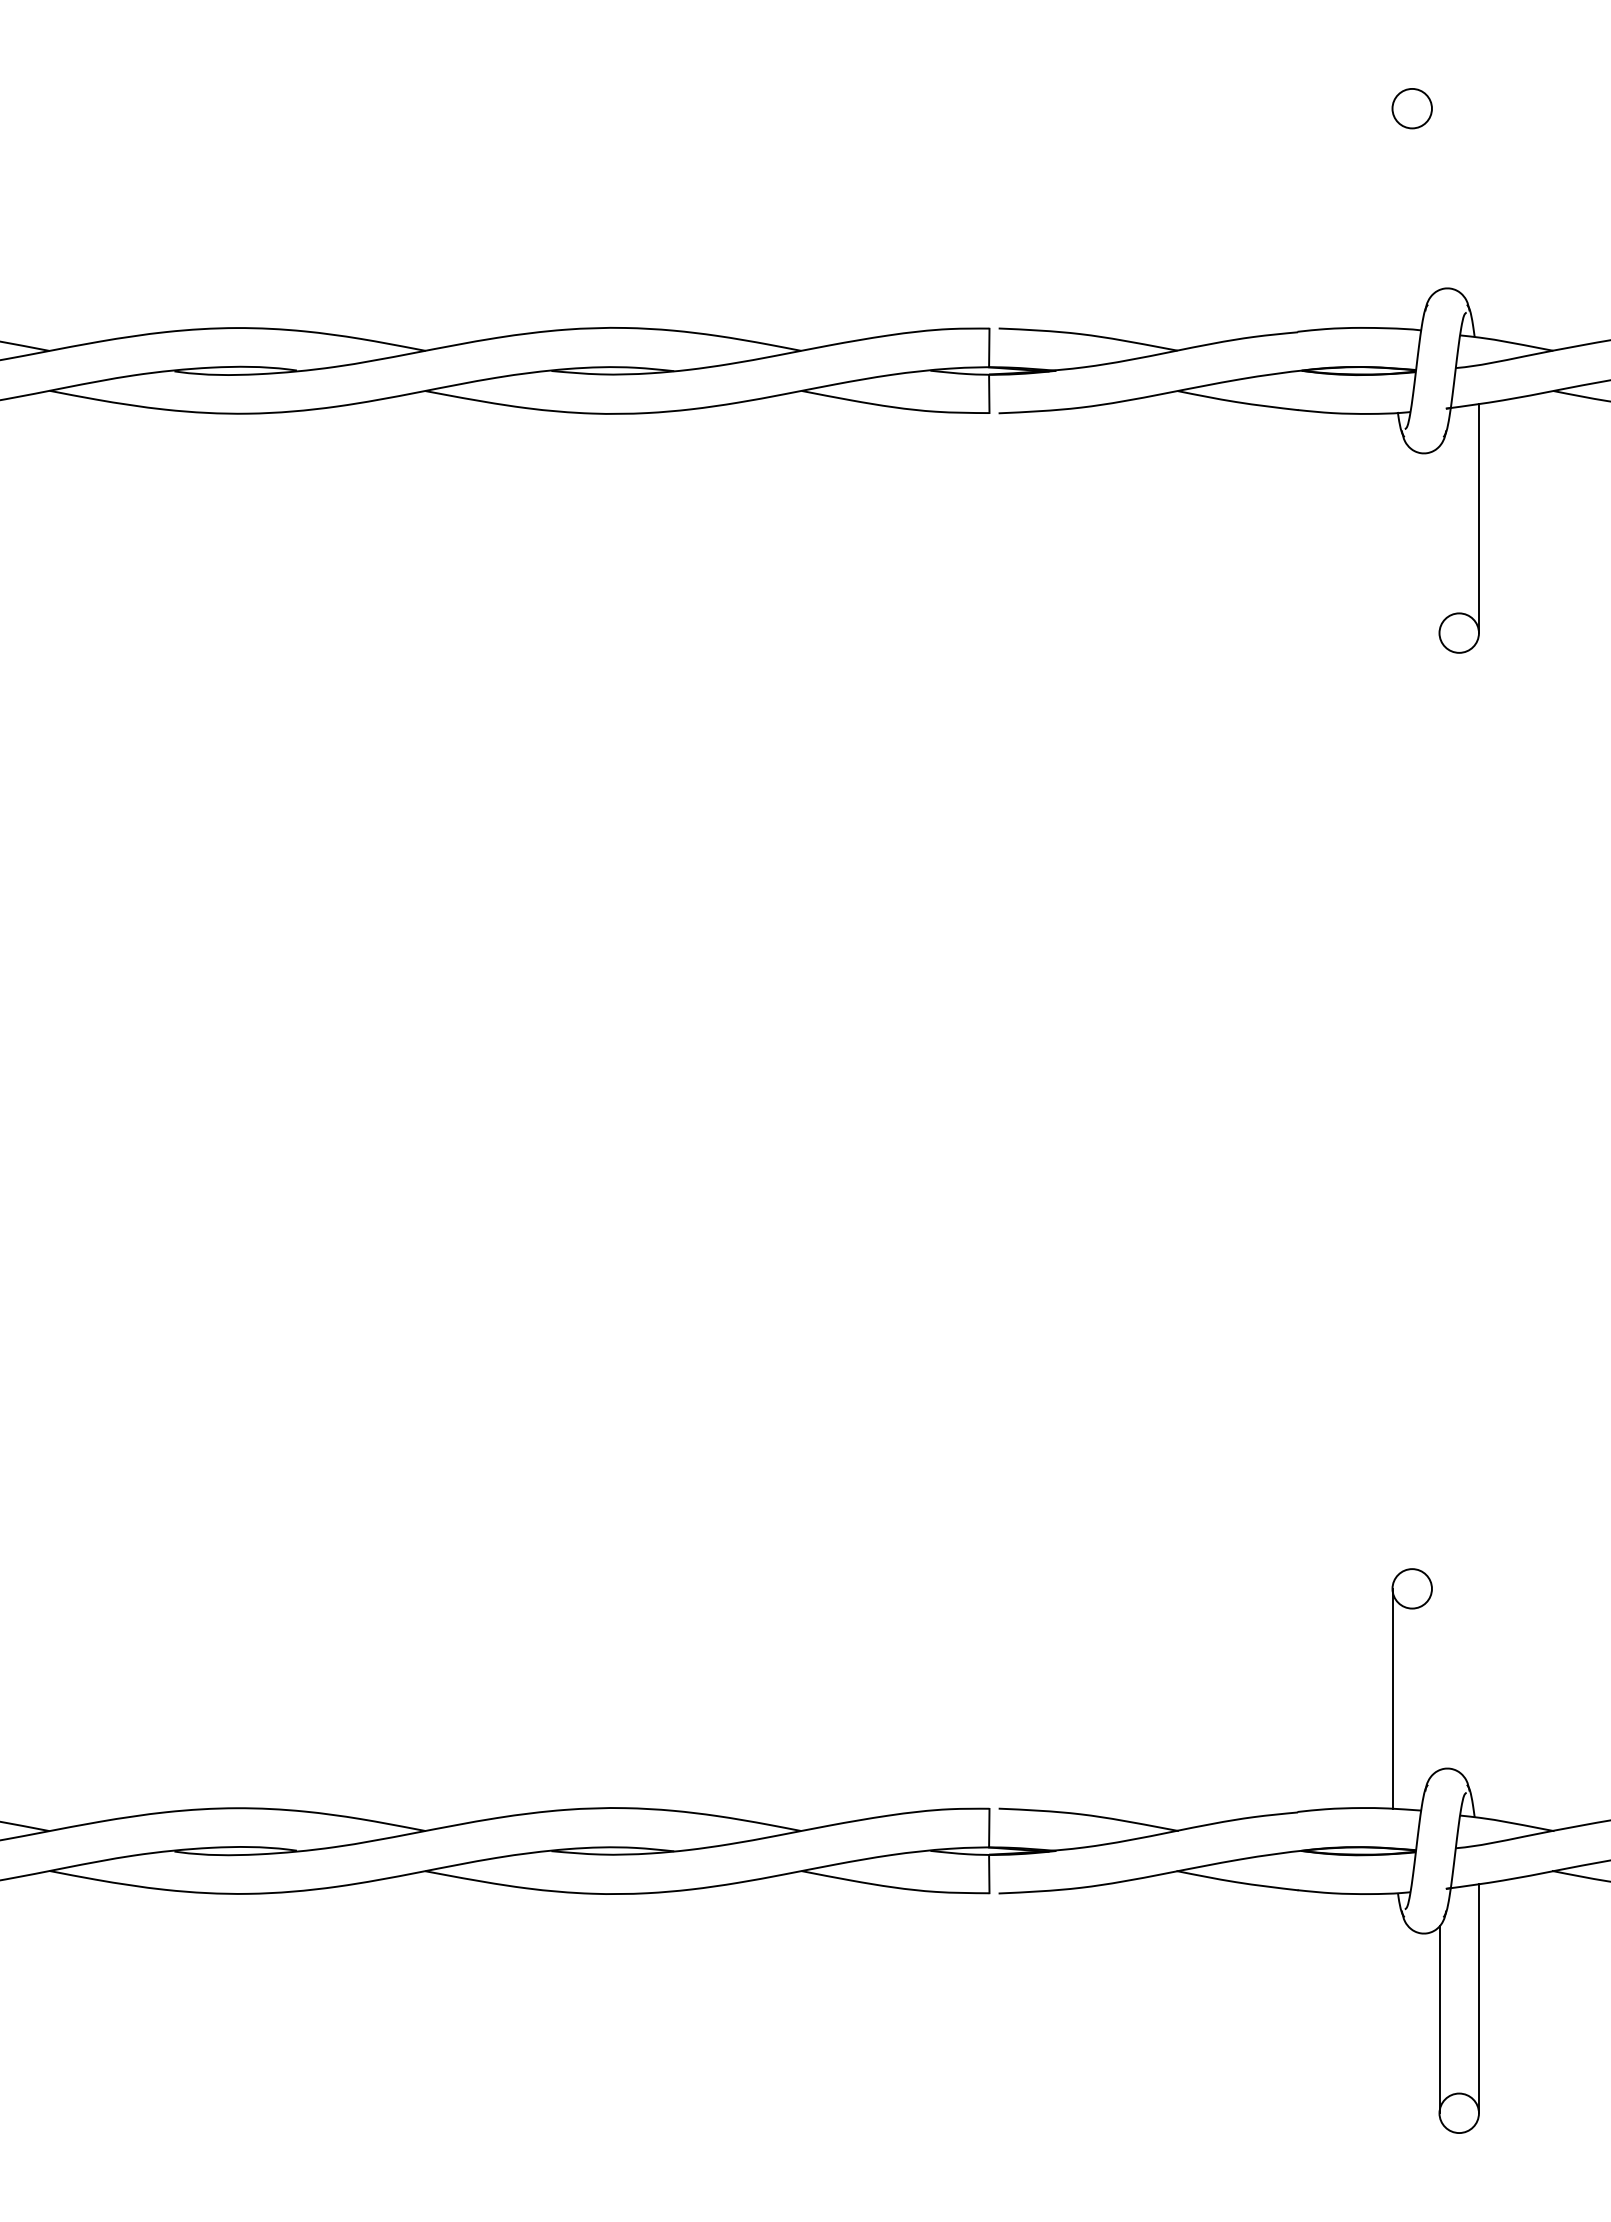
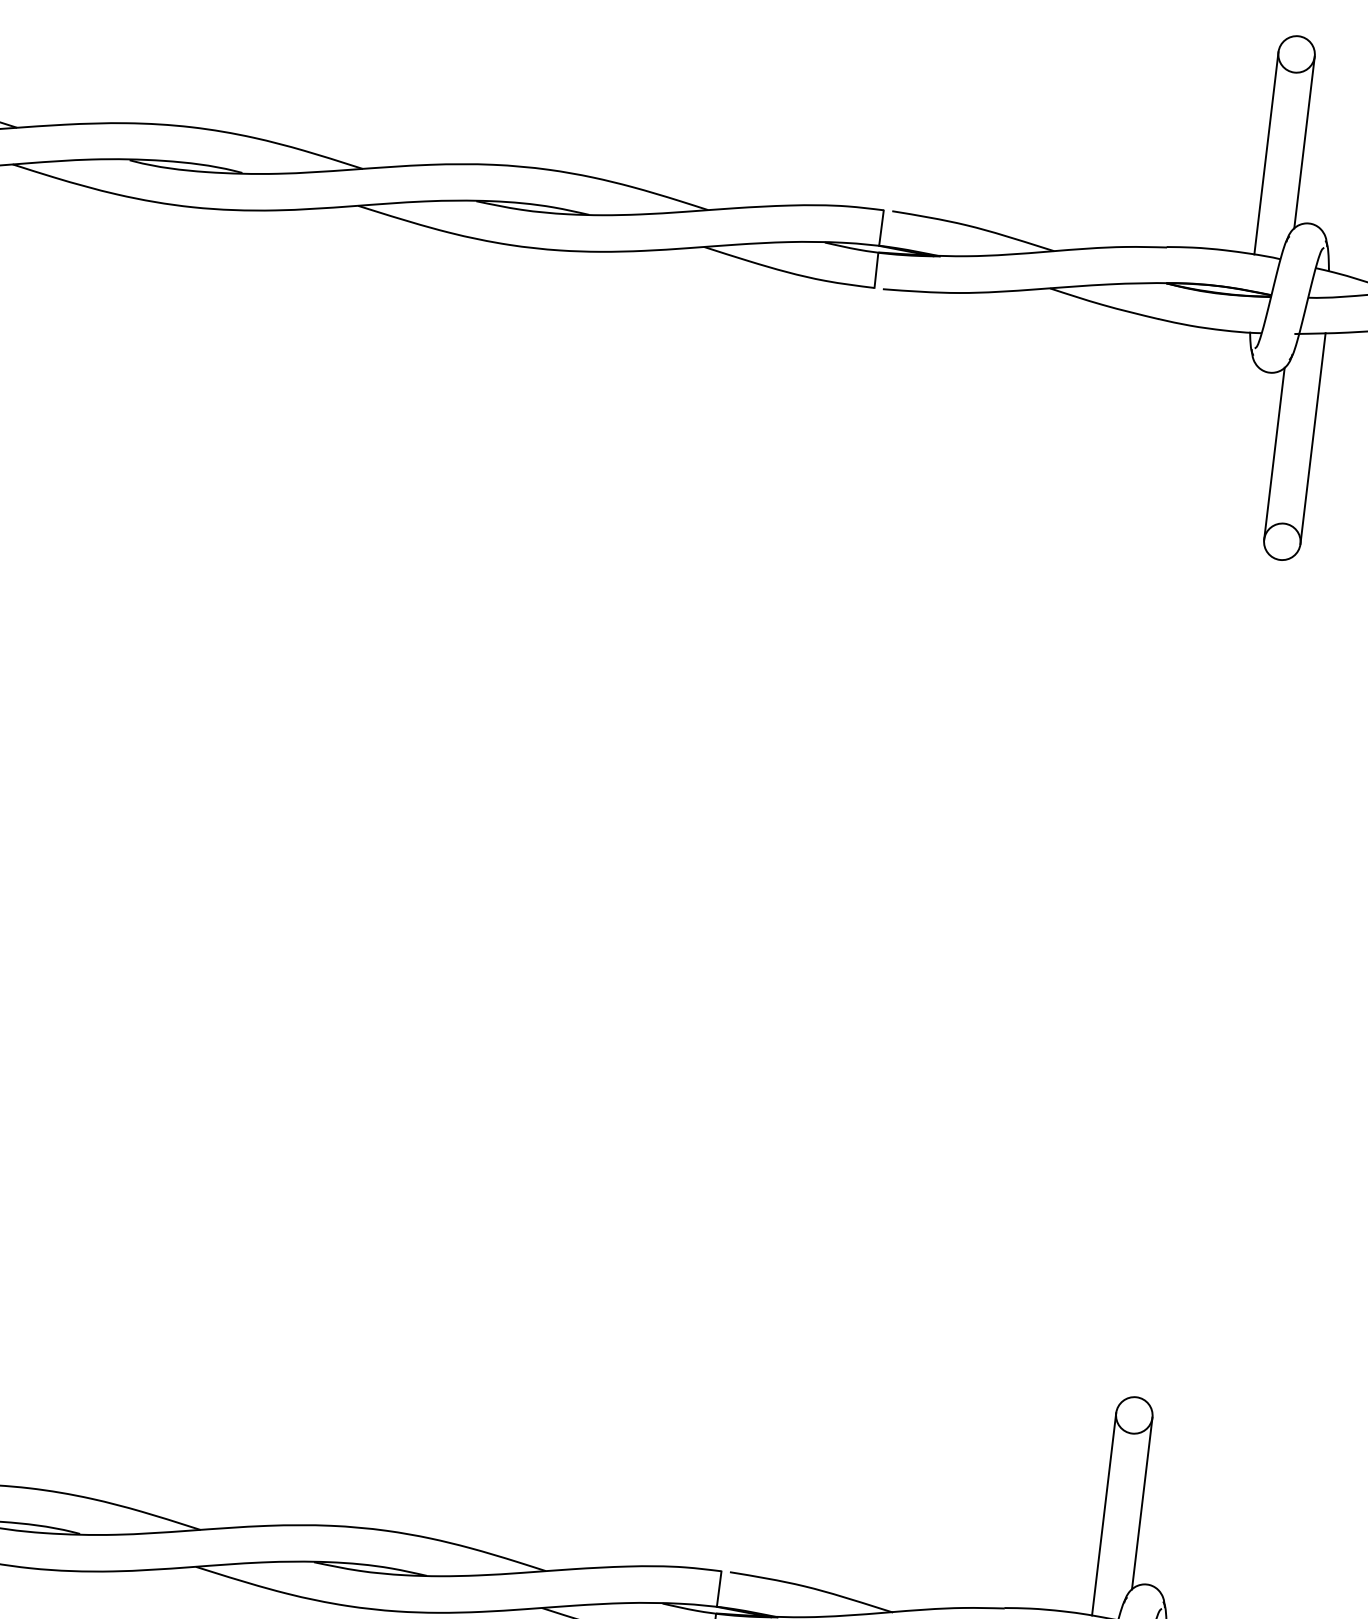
line: (1431, 201) -> (1304, 141), added
line: (1392, 218) -> (1266, 153), added
line: (1439, 539) -> (1274, 453), added
line: (1431, 1681) -> (1141, 1502), added

